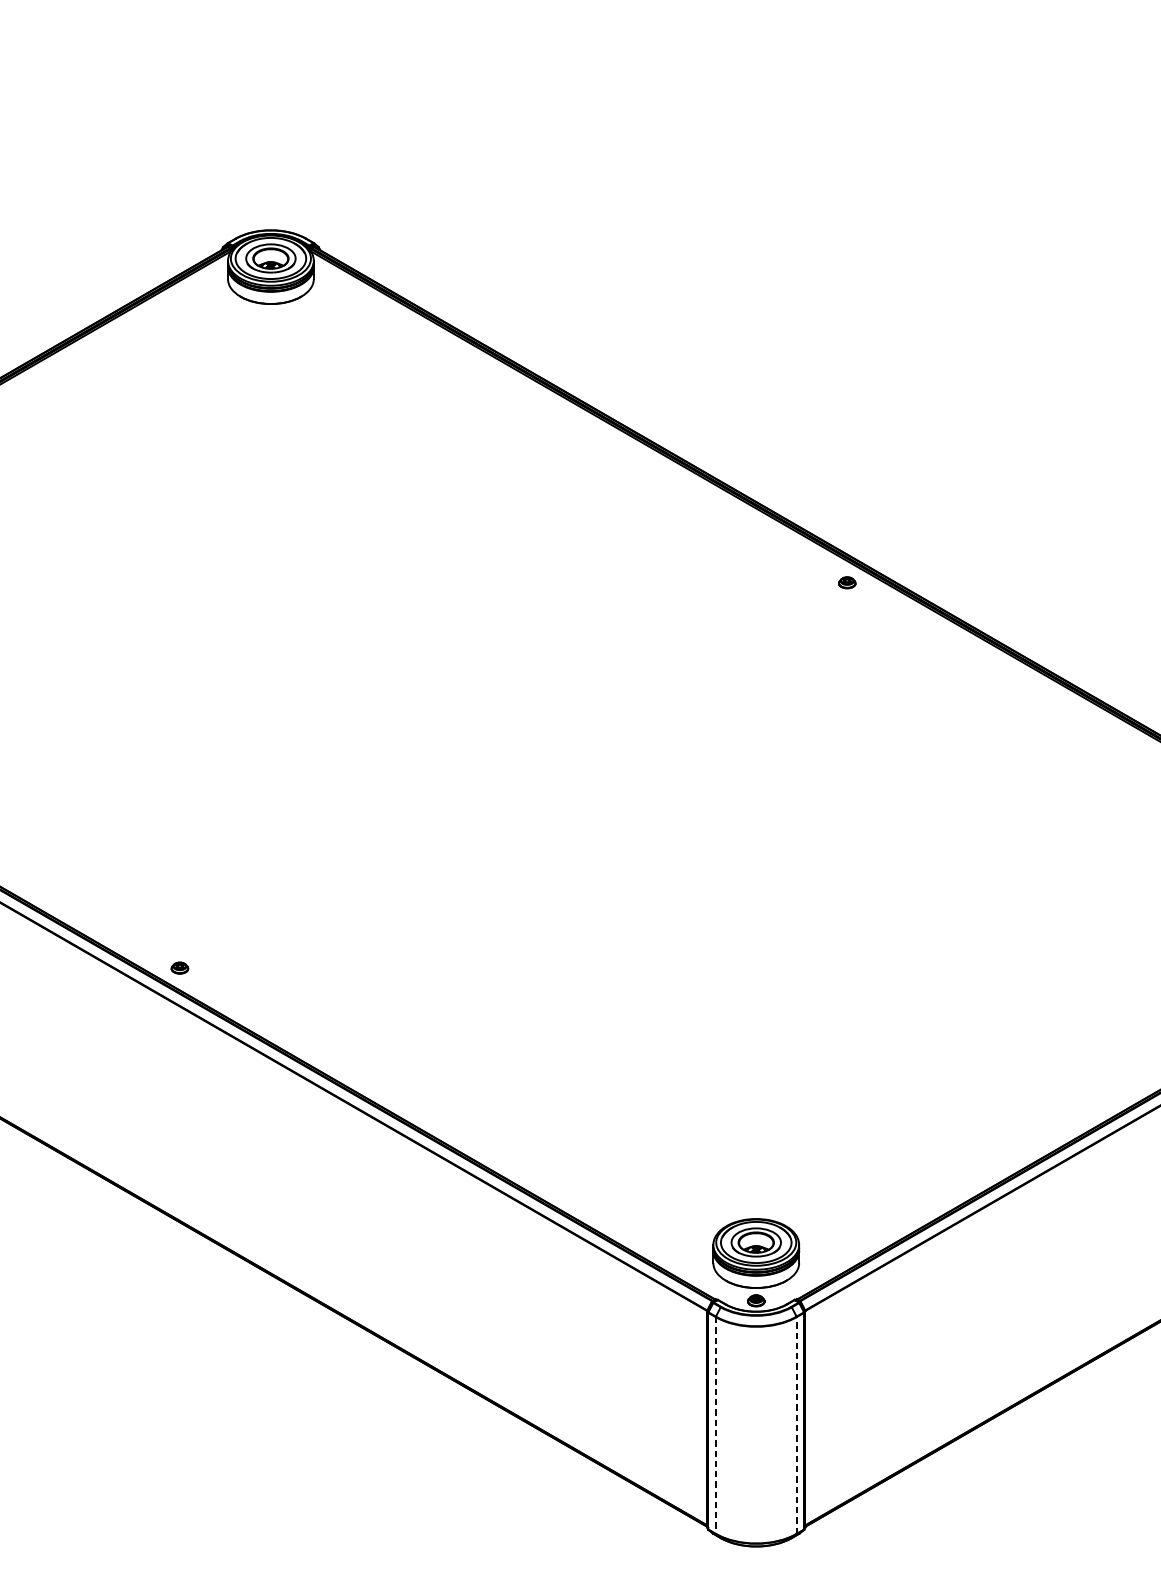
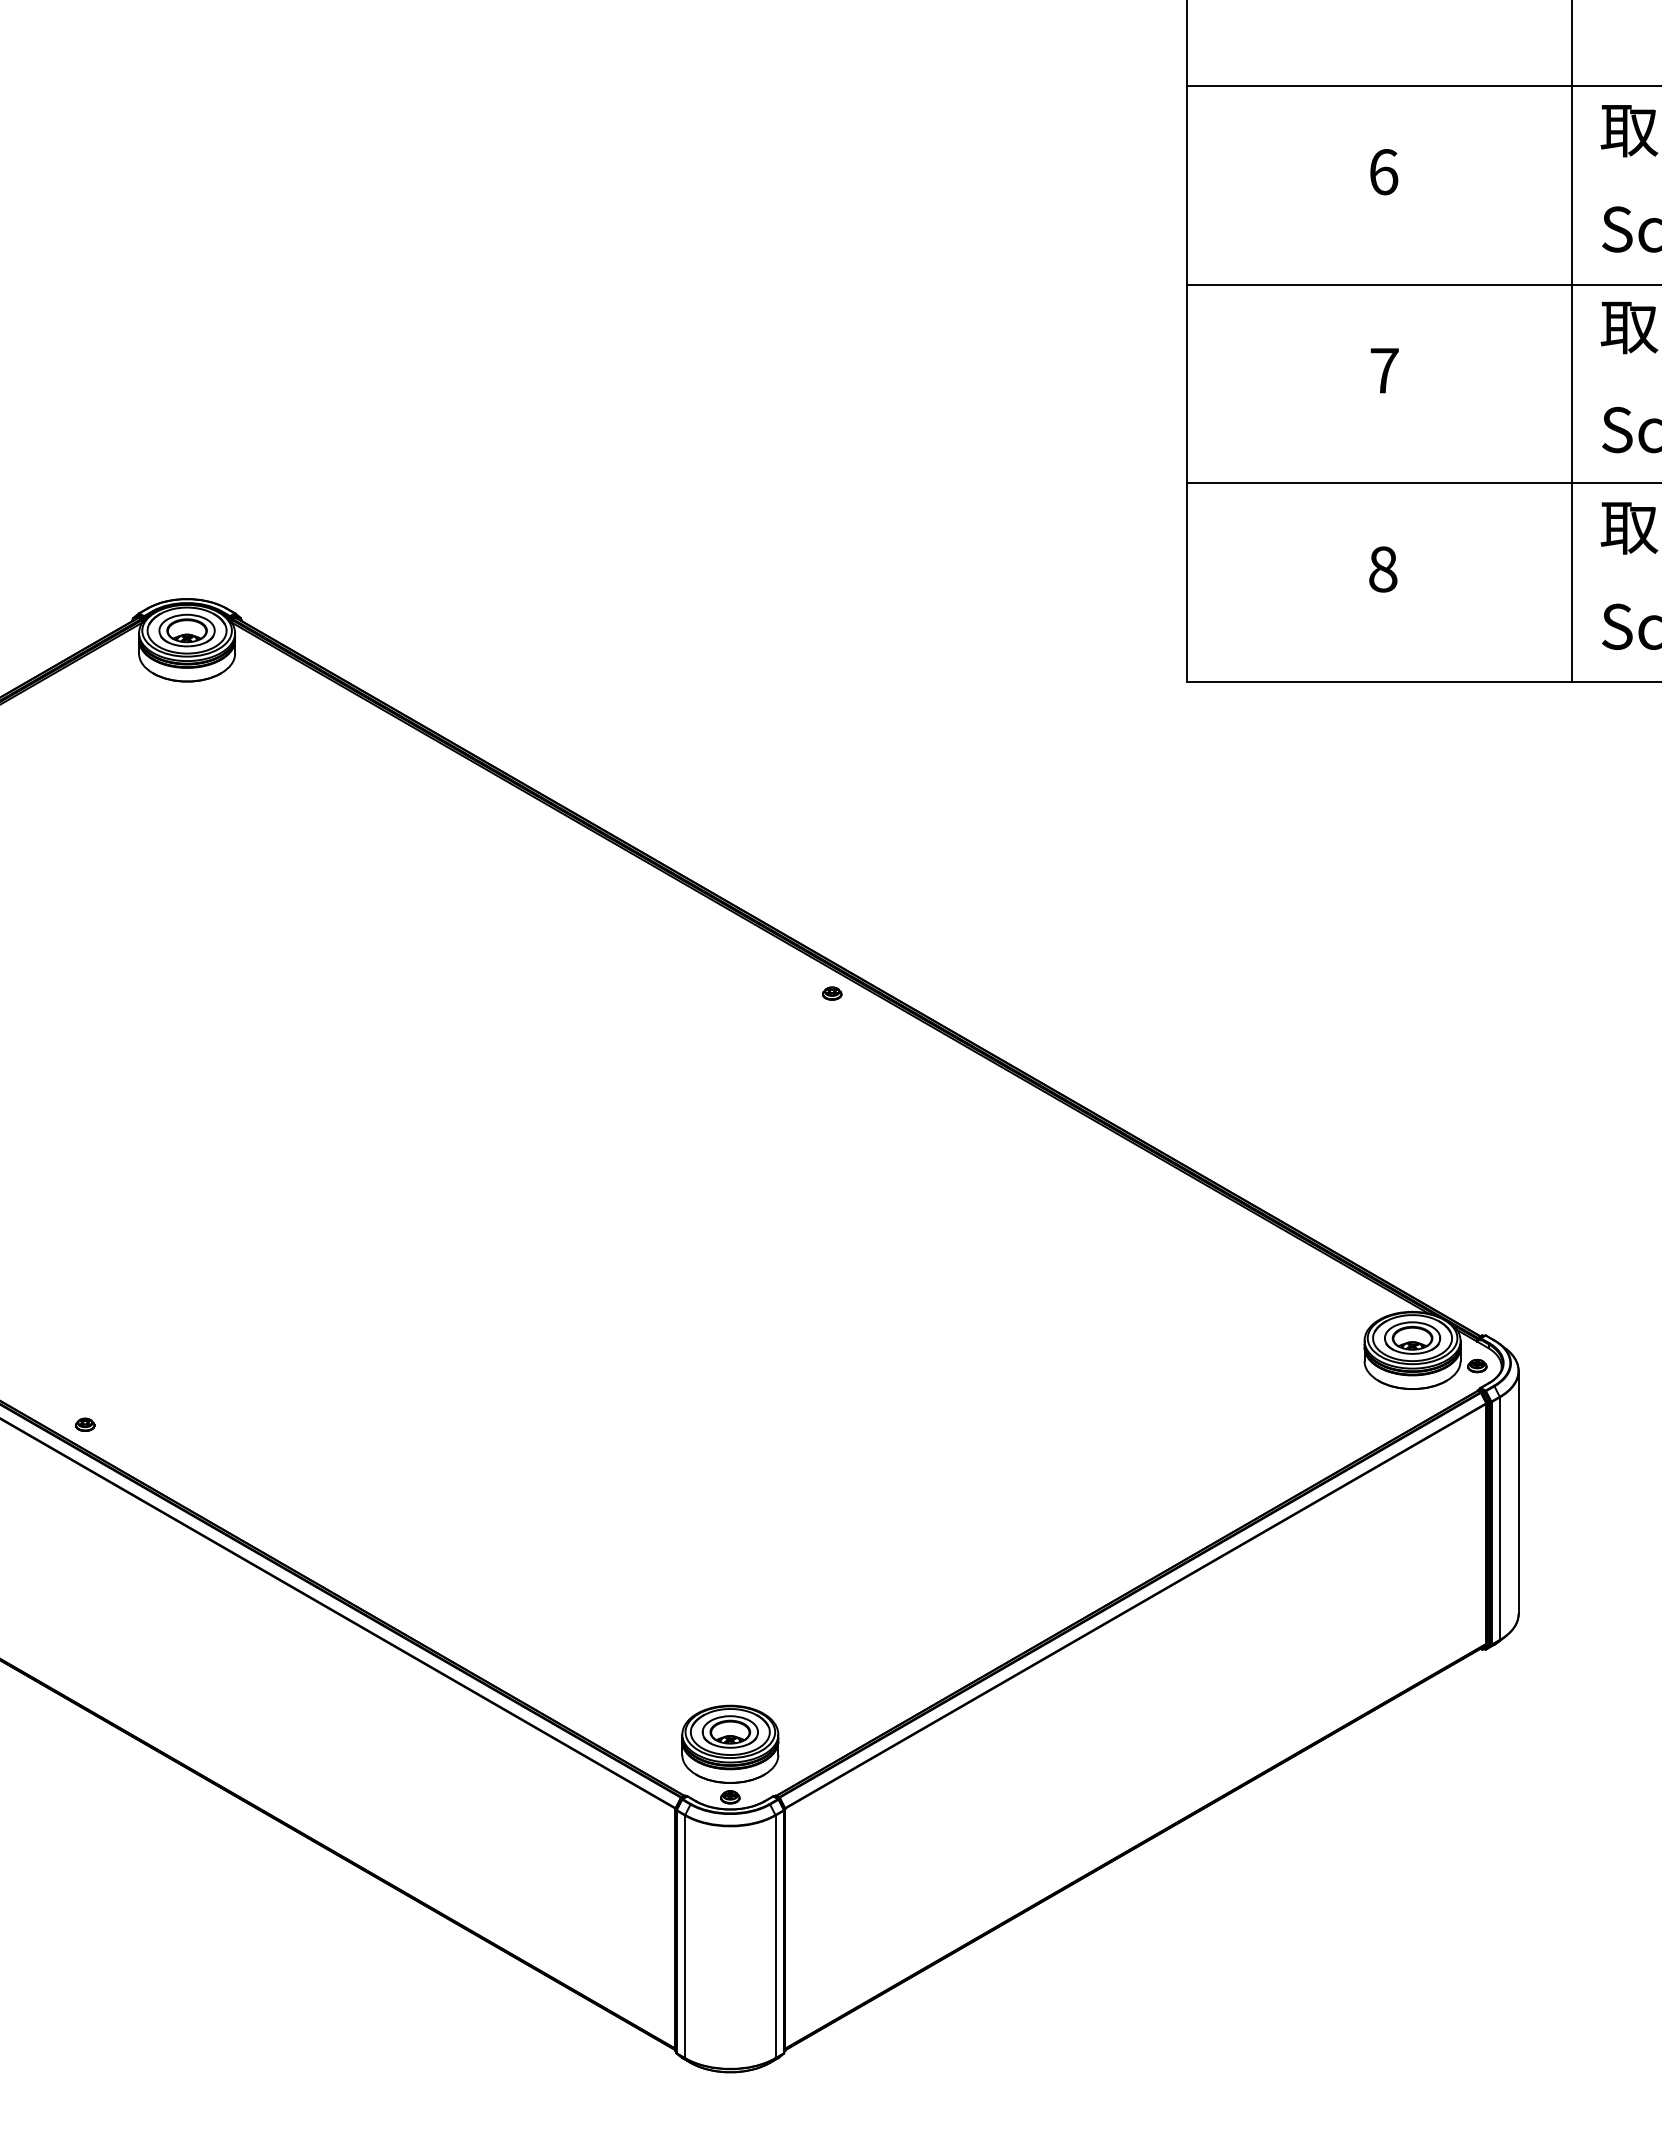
line: (796, 1425) -> (775, 1936), dashed -> solid
line: (716, 1426) -> (685, 1937), dashed -> solid

